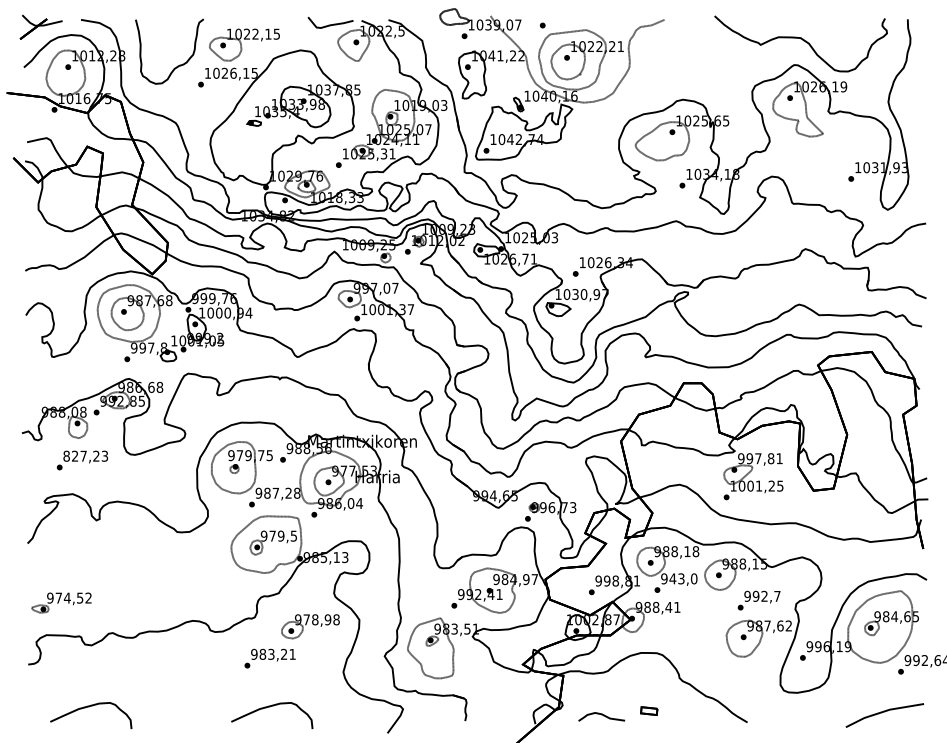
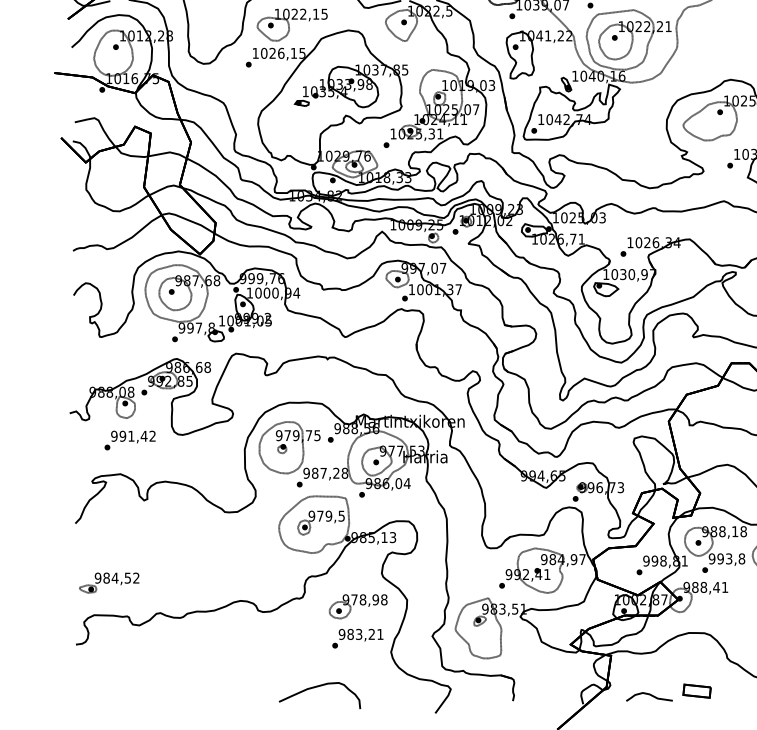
text: (85, 455) -> (133, 435), 827,23 -> 991,42
text: (683, 578) -> (731, 558), 943,0 -> 993,8
text: (58, 597) -> (106, 577), 974,52 -> 984,52
text: (269, 658) -> (357, 638), moved
part: (89, 707) -> (137, 687), removed
part: (648, 710) -> (696, 690), size x1.67

